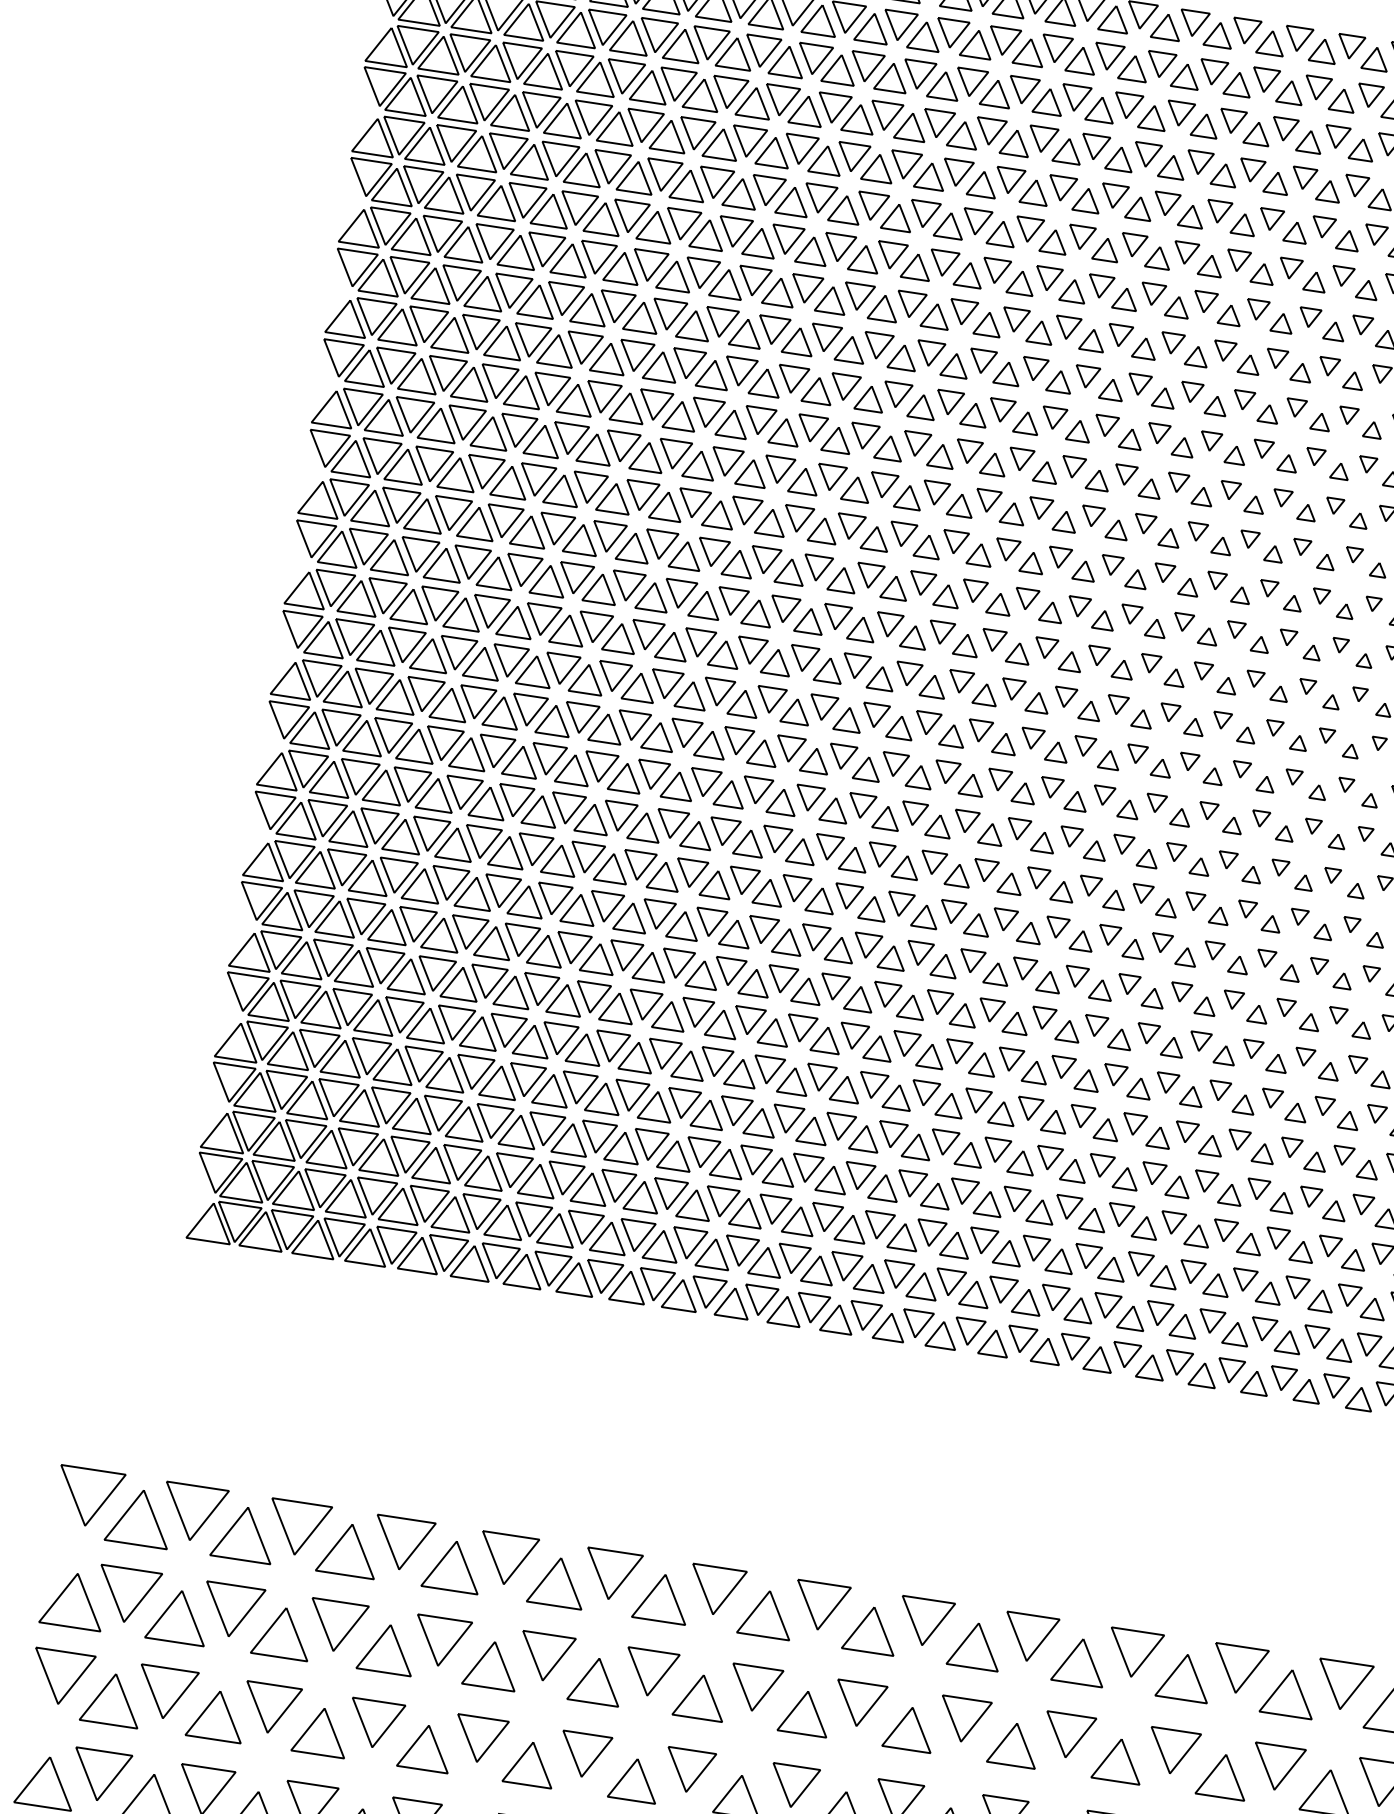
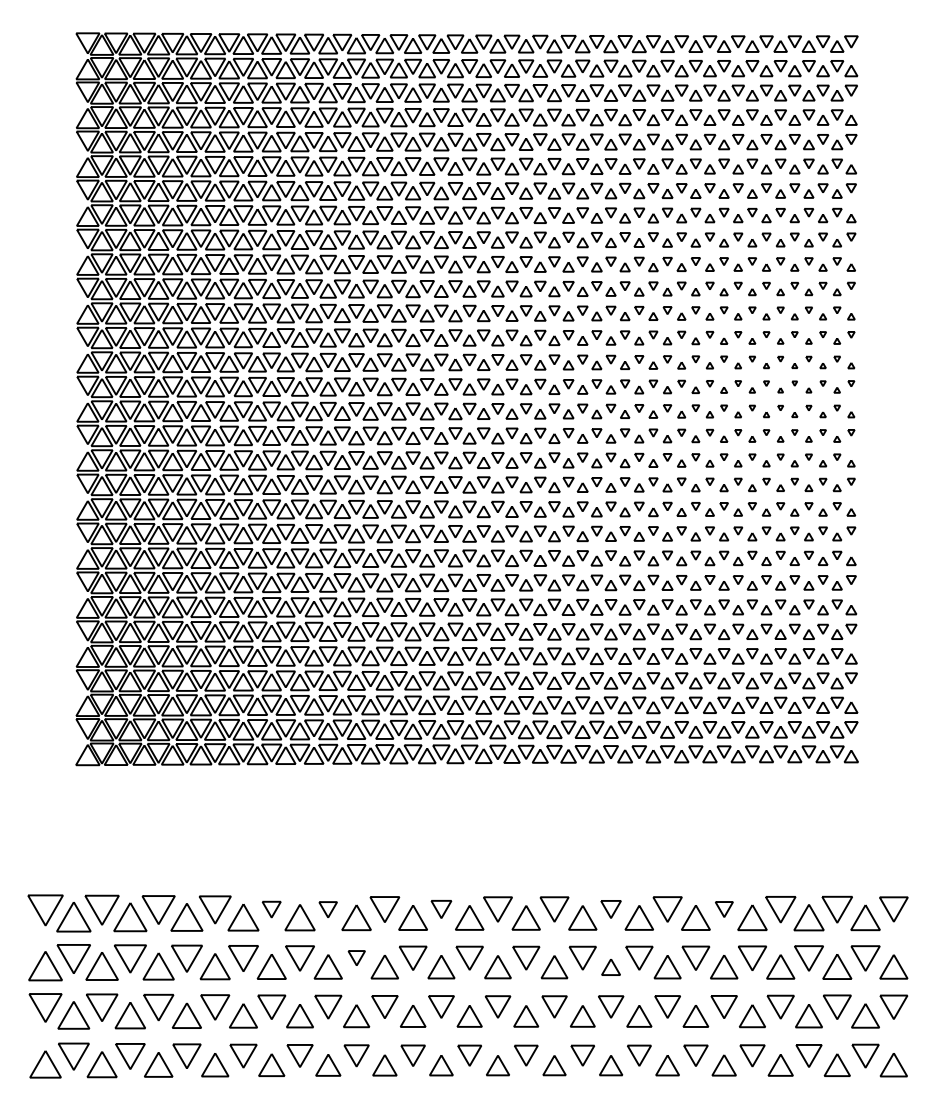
part: (507, 1559) -> (271, 909), size x0.6
part: (610, 1574) -> (327, 909), size x0.6
part: (821, 1606) -> (441, 909), size x0.7
part: (1133, 1653) -> (610, 909), size x0.7
part: (650, 1671) -> (356, 957), size x0.6
part: (1344, 1685) -> (724, 909), size x0.6
part: (1117, 1760) -> (610, 967), size x0.7

